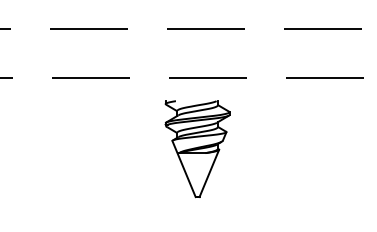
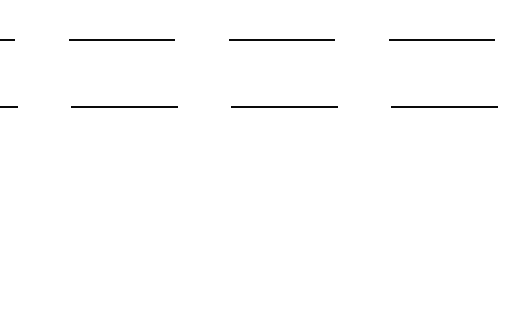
part: (197, 149) -> (270, 204), removed

